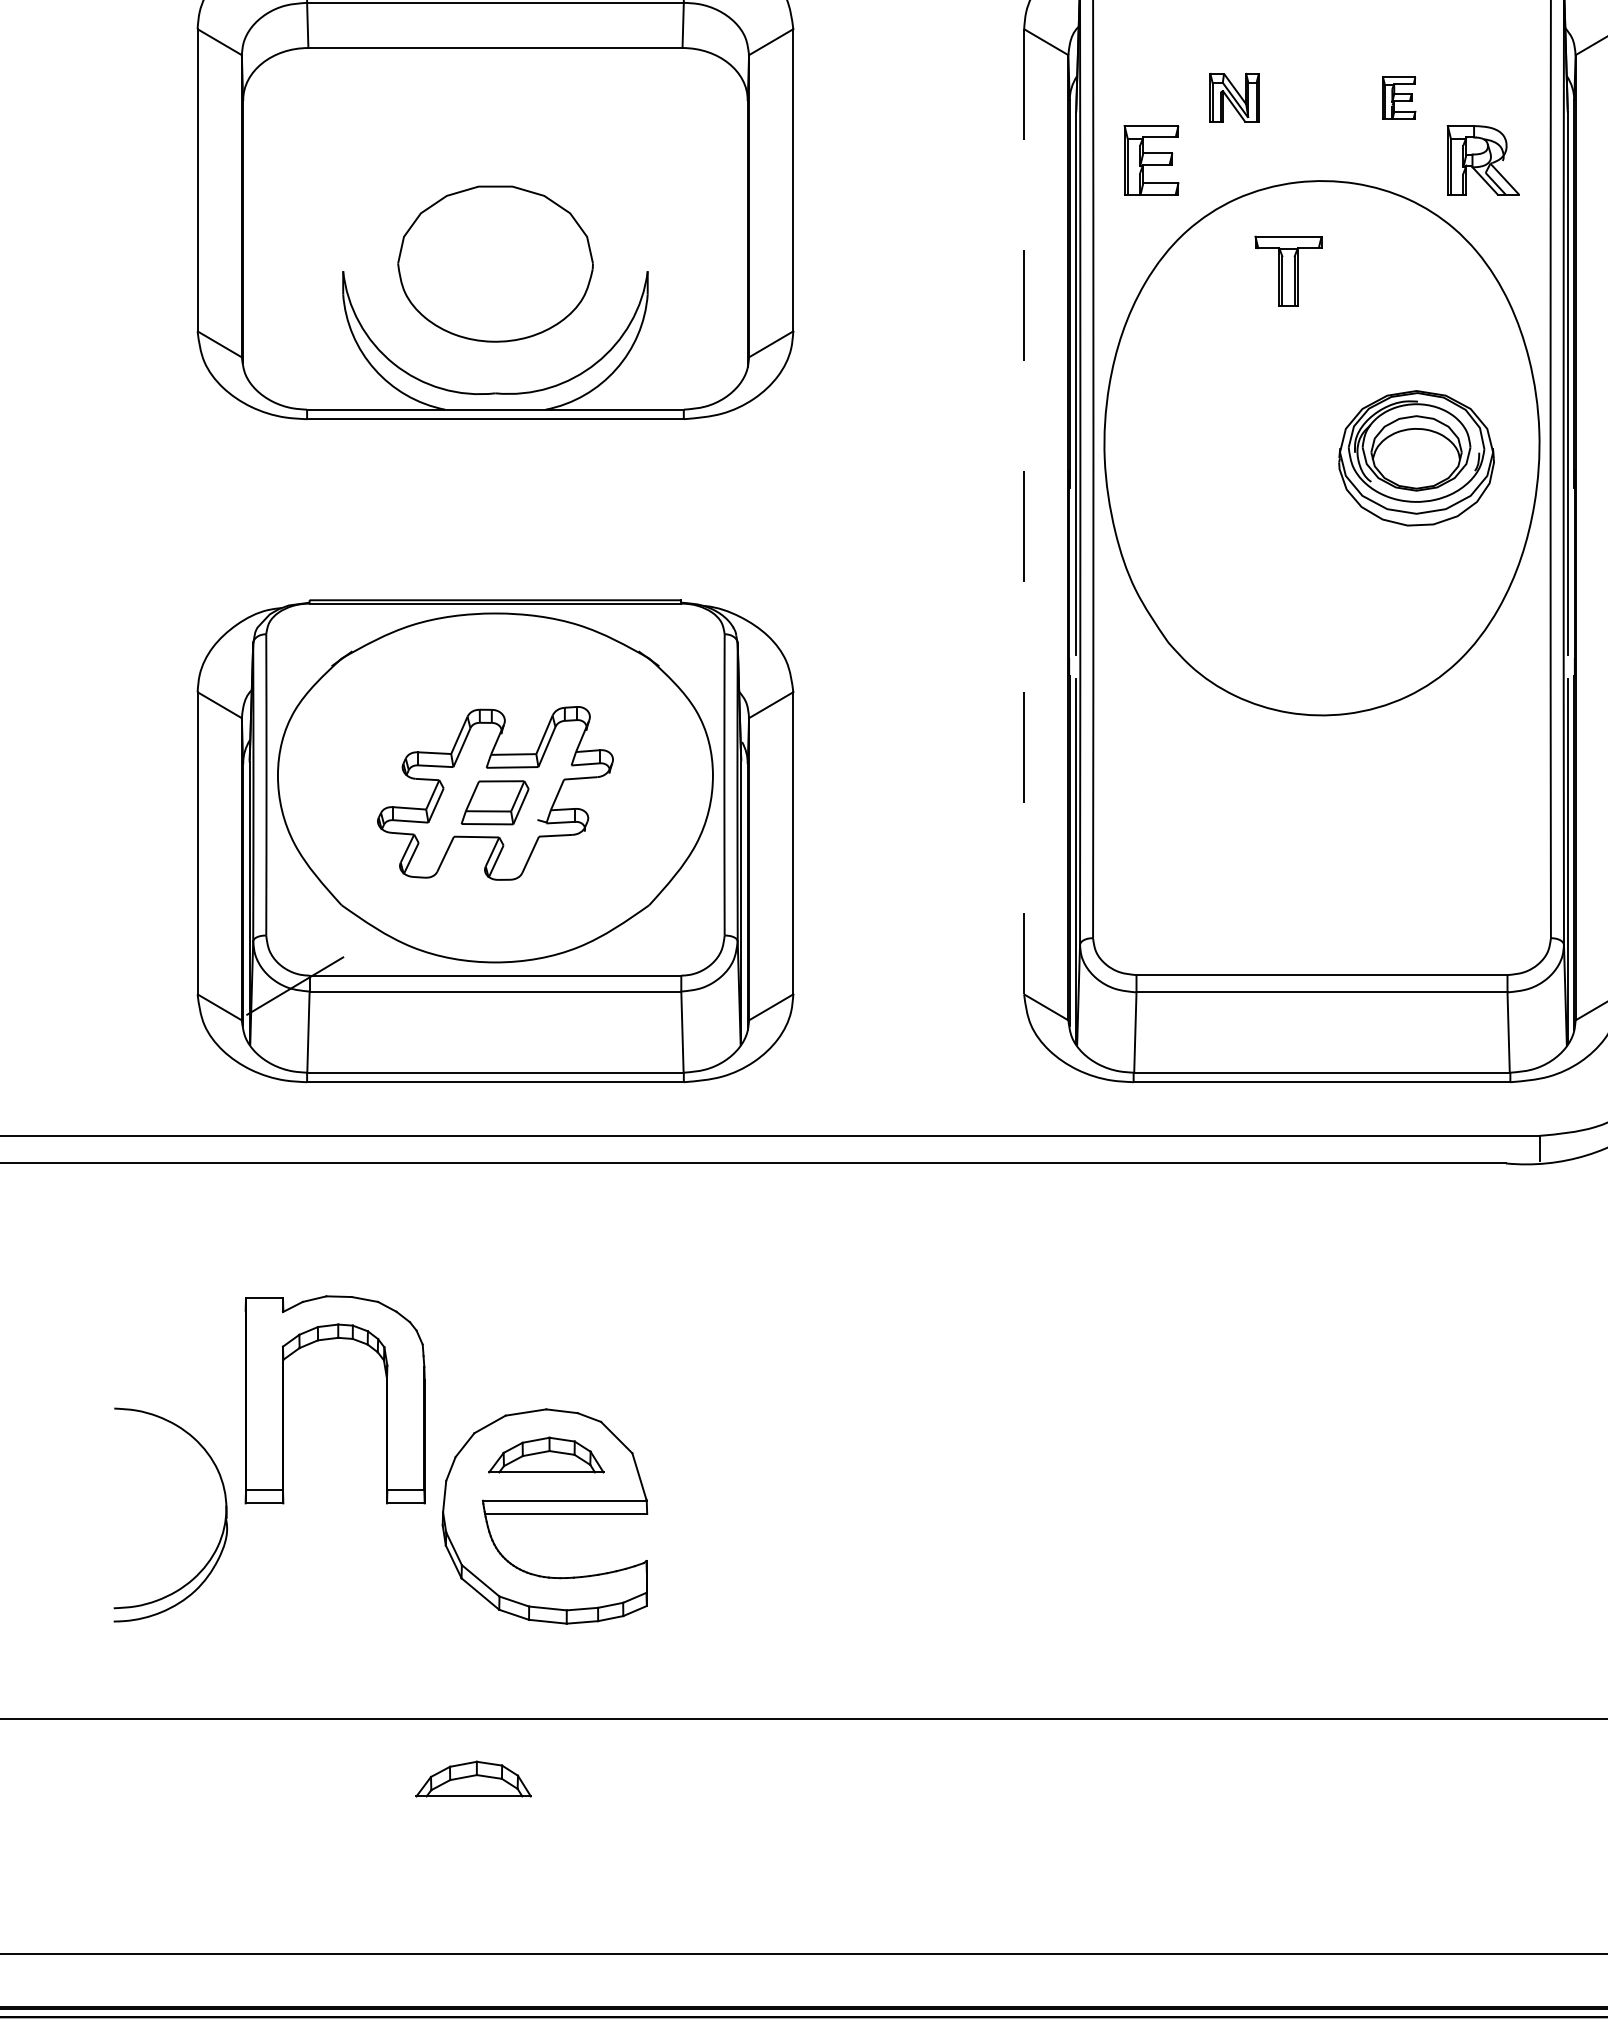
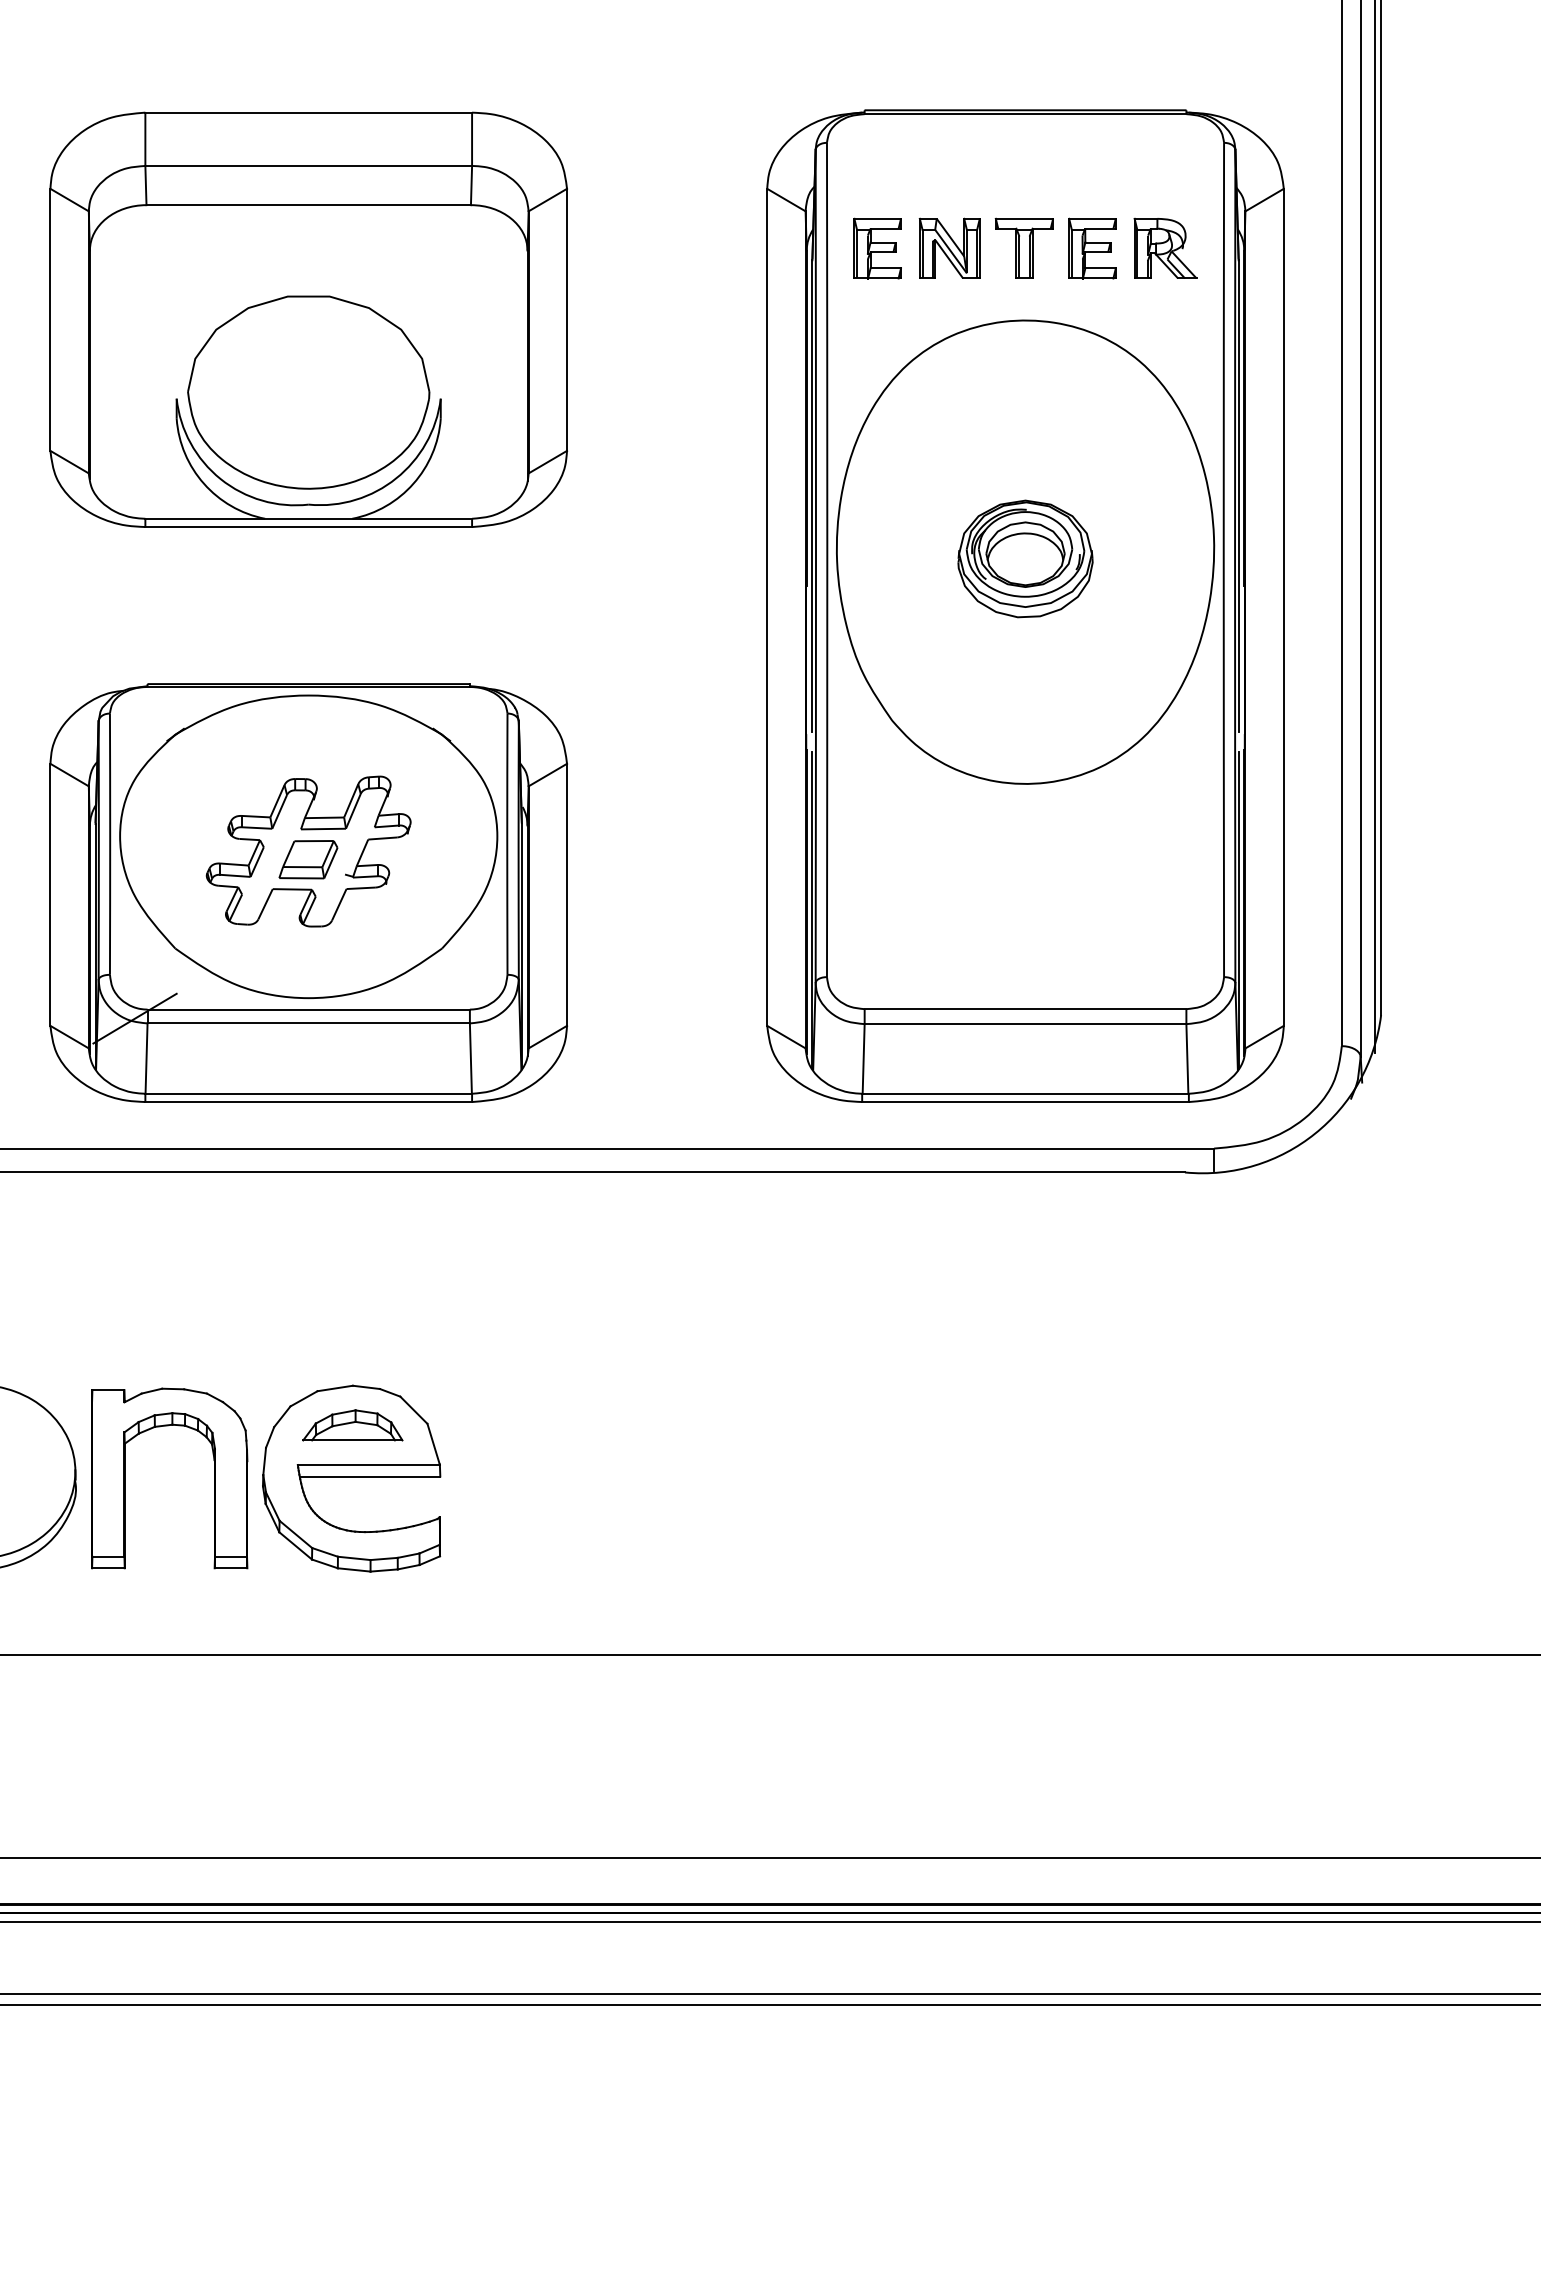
part: (1234, 96) -> (949, 247), size x1.43
part: (1399, 98) -> (1092, 248), size x1.67
part: (1483, 159) -> (1165, 247), moved
part: (1151, 160) -> (877, 248), moved
part: (495, 264) -> (308, 392), size x1.43
part: (1287, 269) -> (1023, 247), moved
part: (1416, 457) -> (1025, 558), moved
line: (1024, 511) -> (767, 607), dashed -> solid
part: (284, 1399) -> (125, 1478), moved
part: (473, 1779) -> (289, 1706), removed

